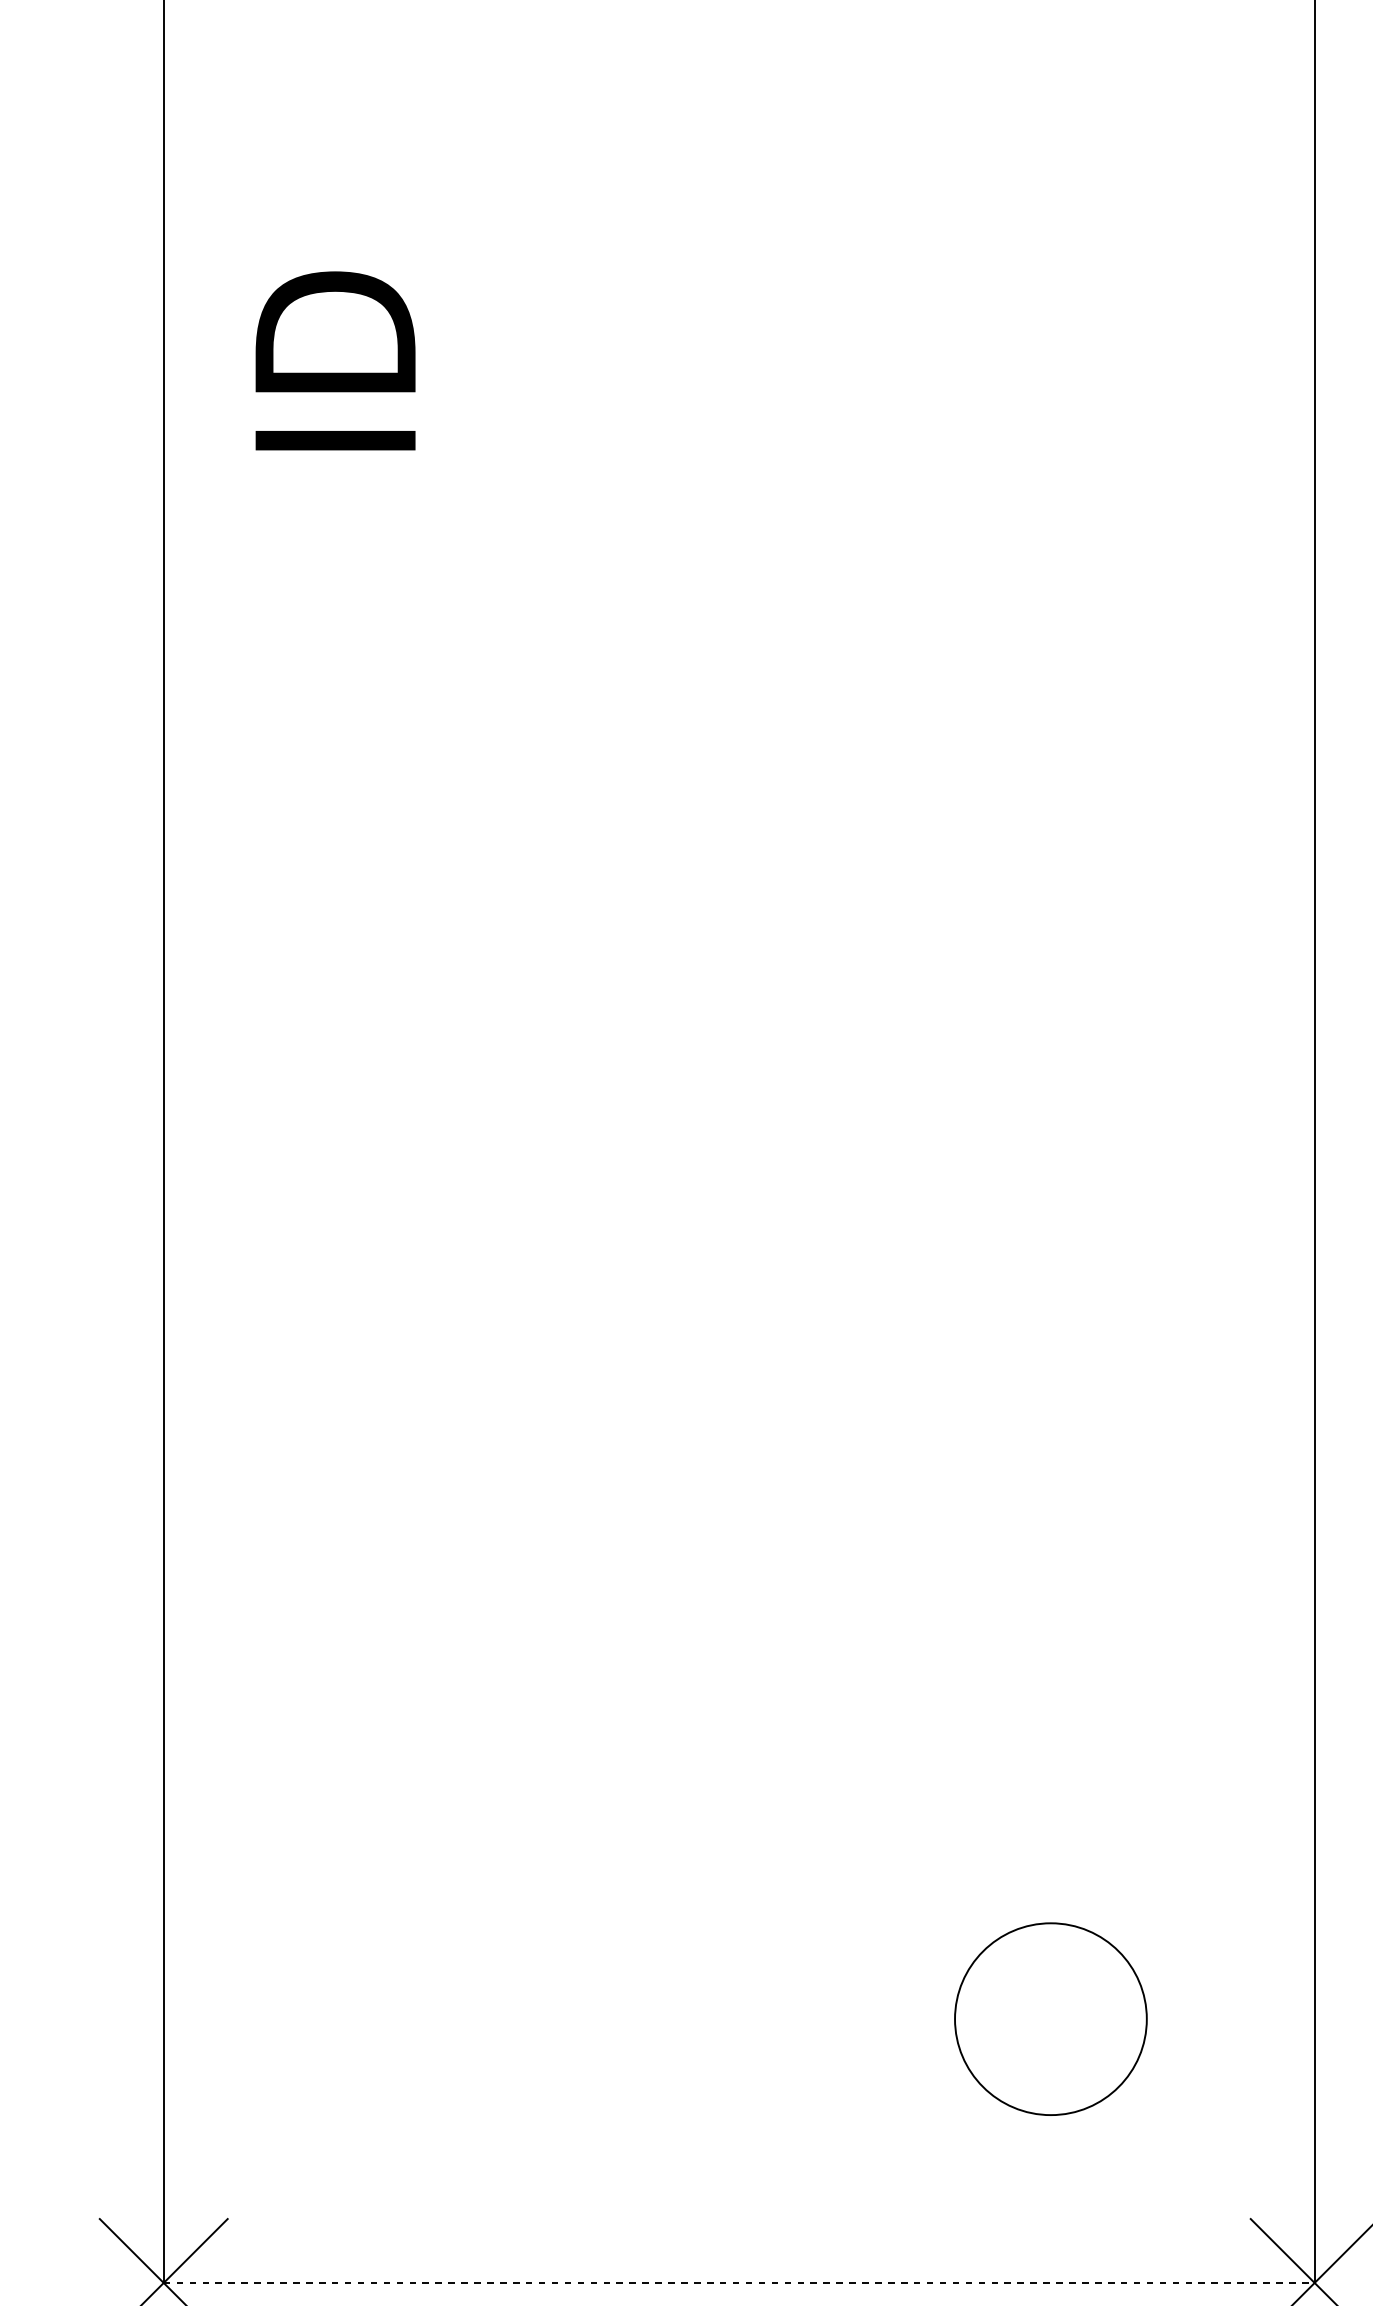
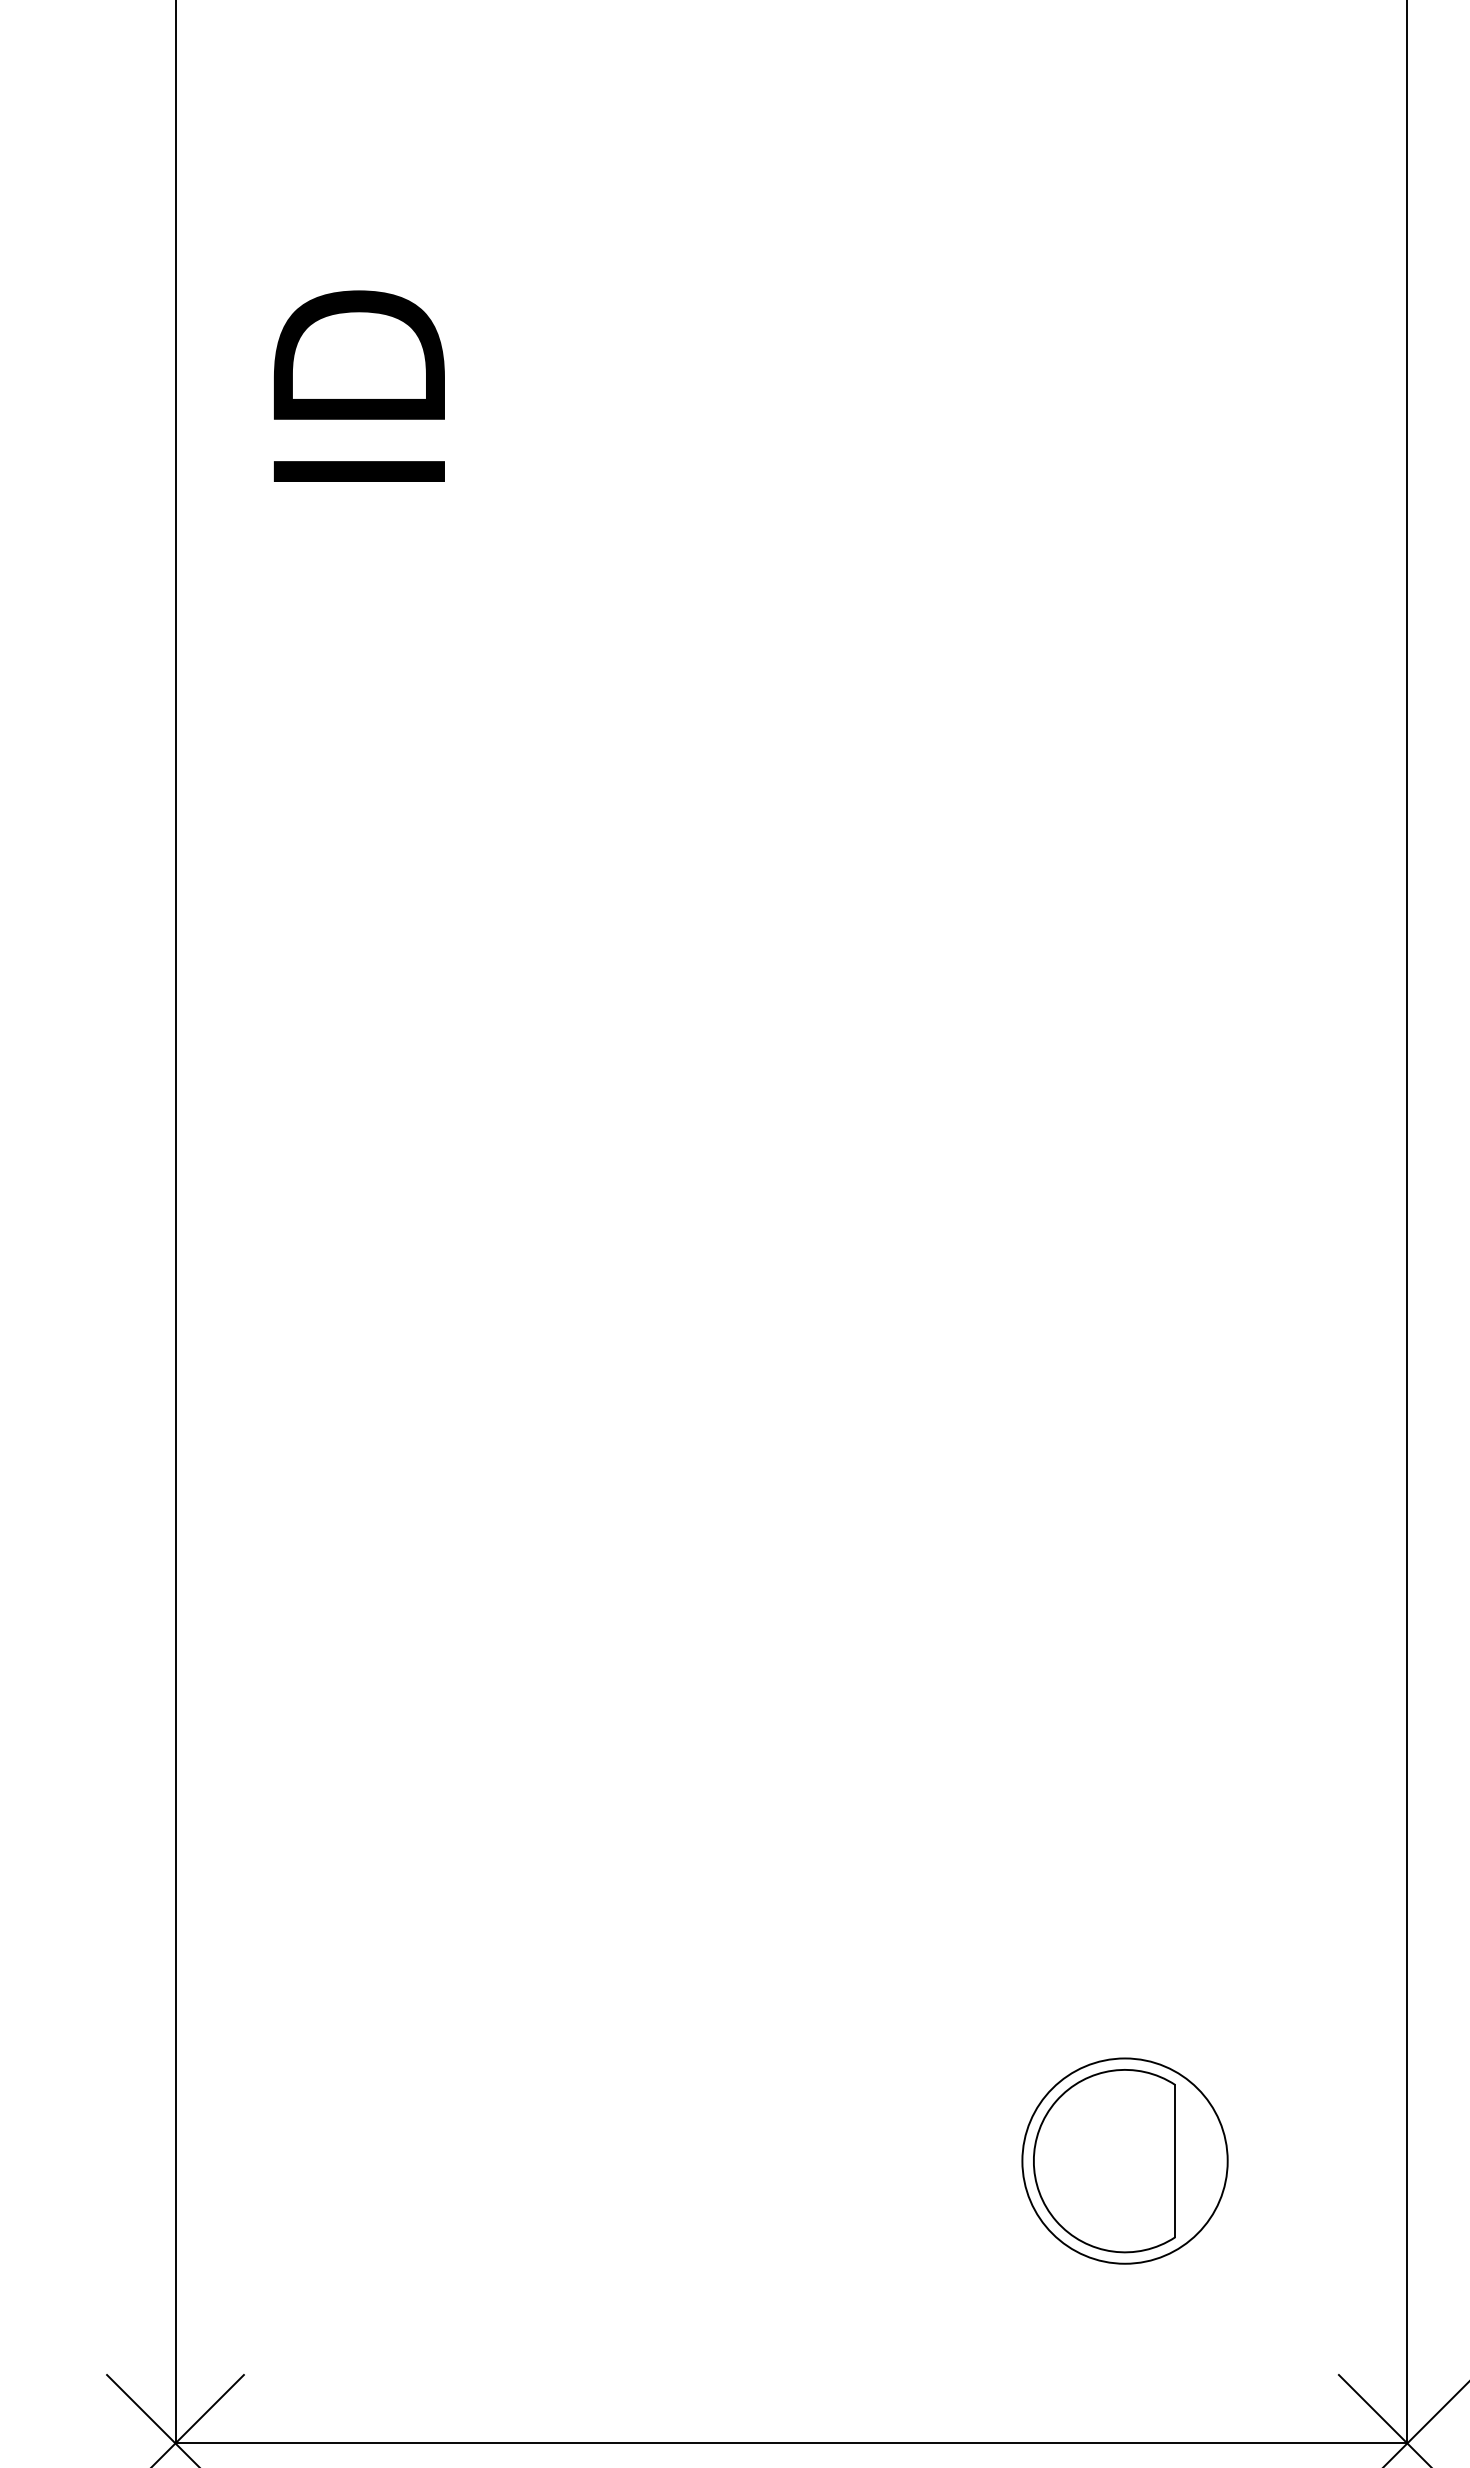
part: (1031, 2019) -> (1104, 2161), added
line: (739, 2283) -> (791, 2443), dashed -> solid

